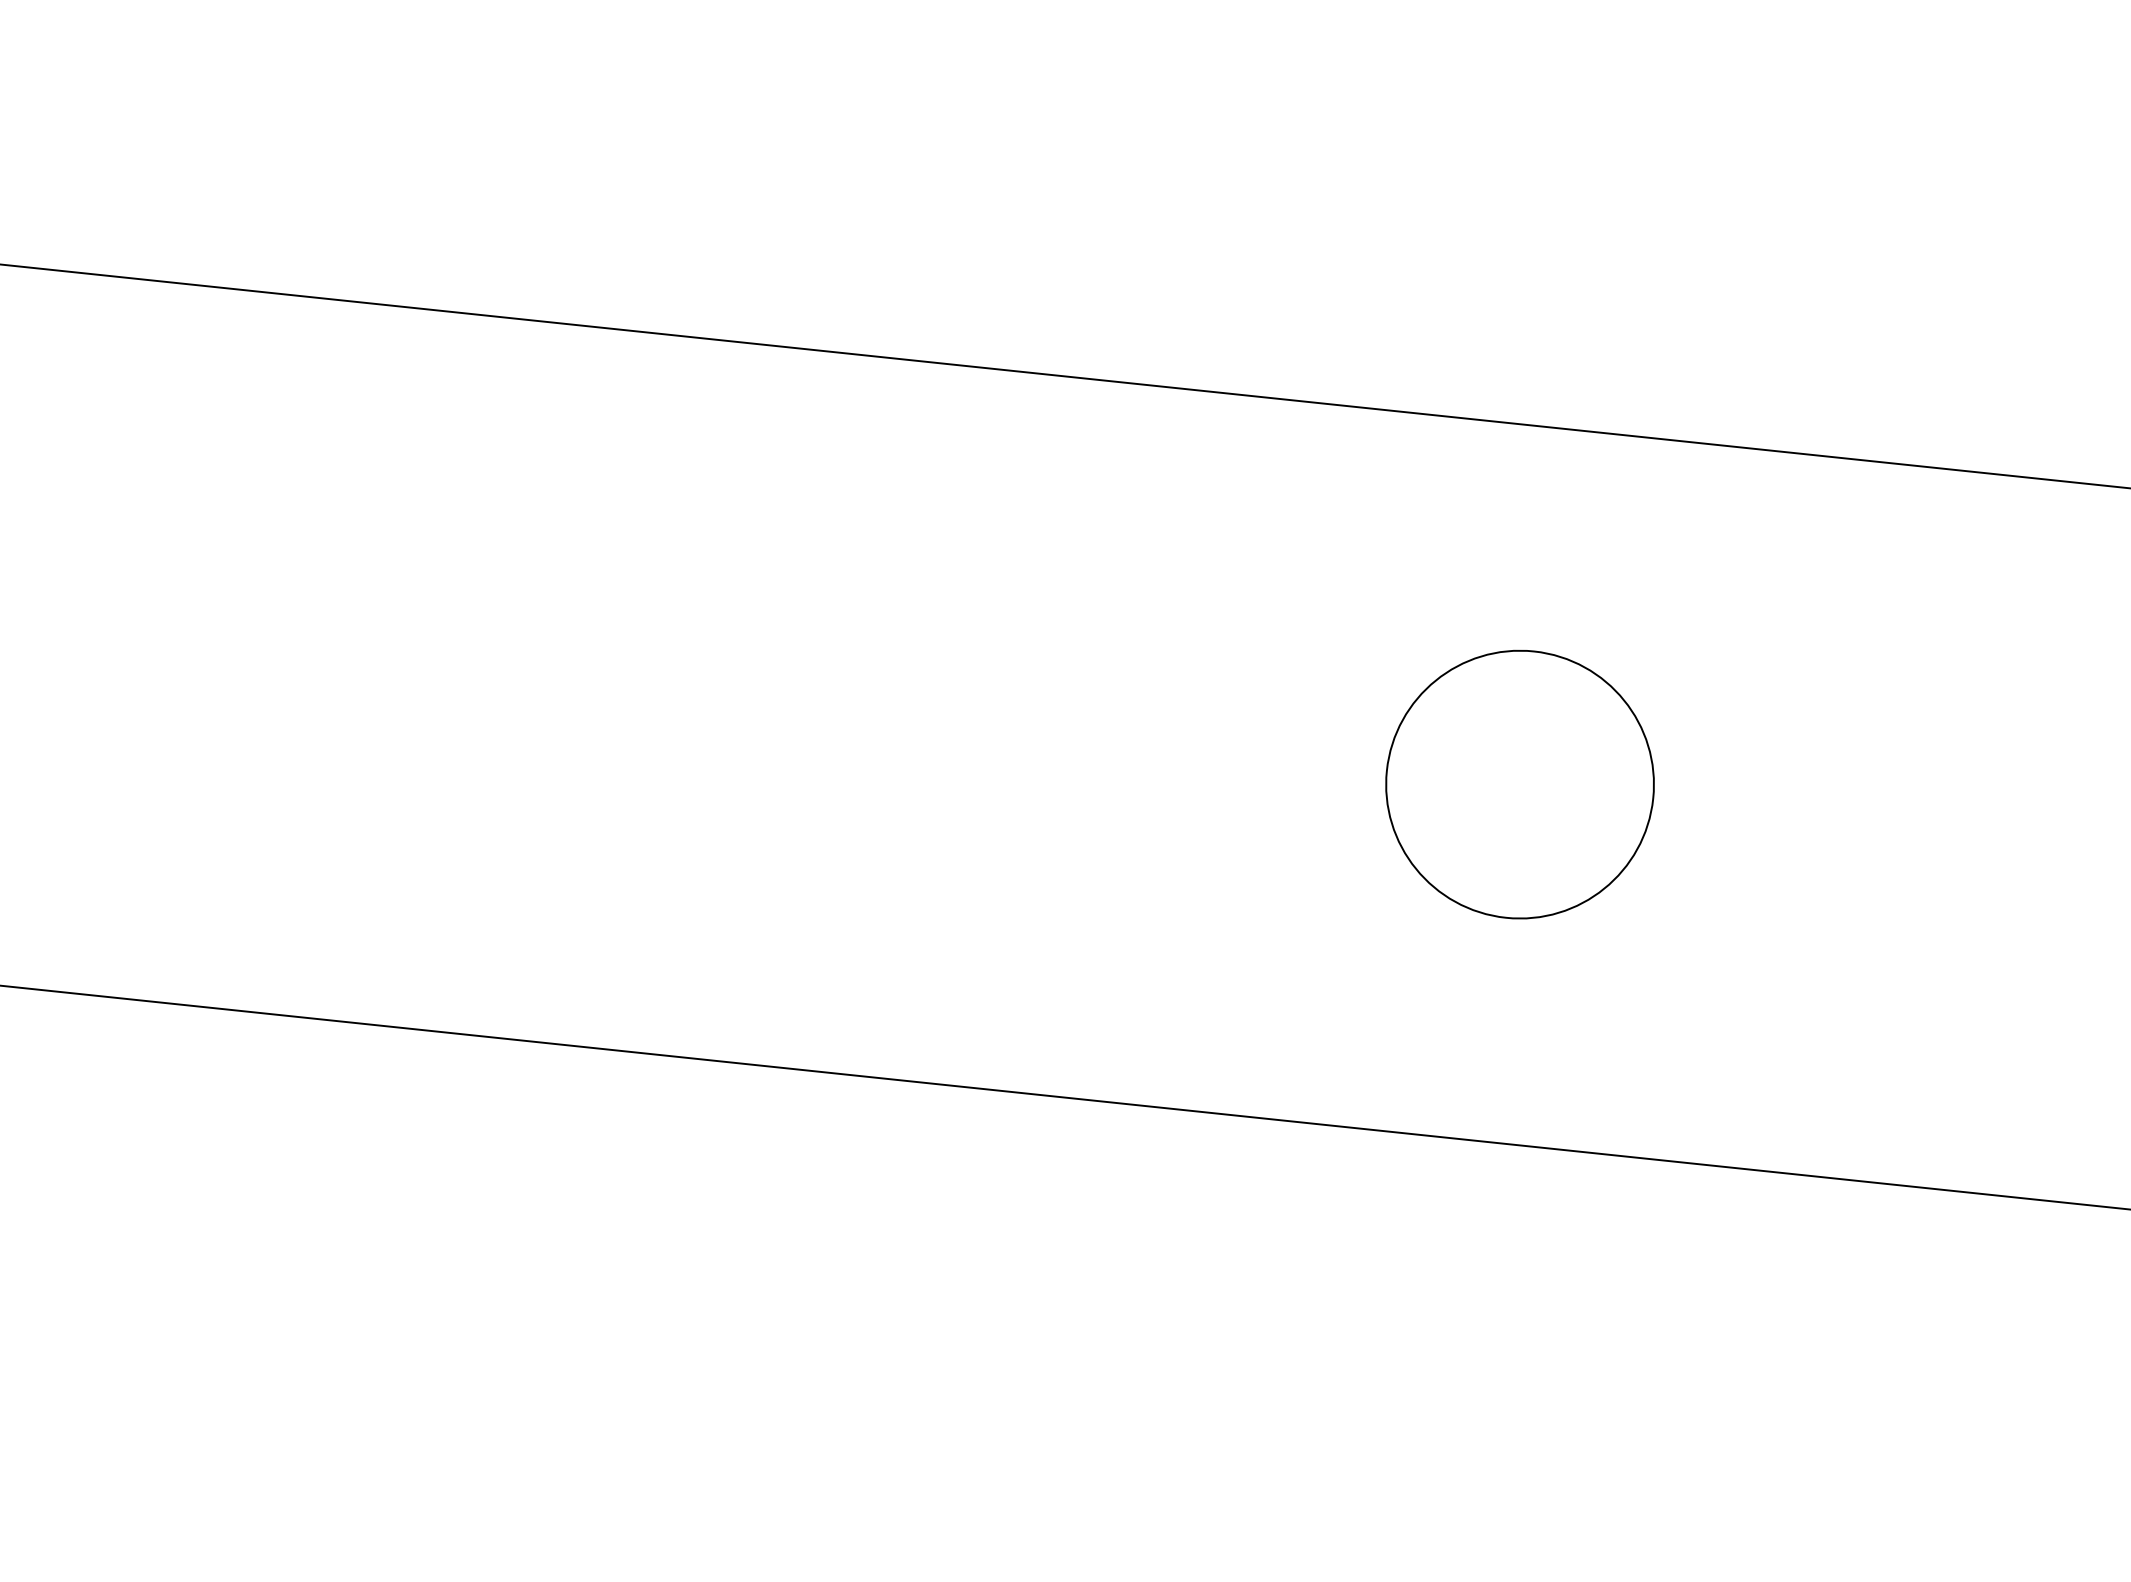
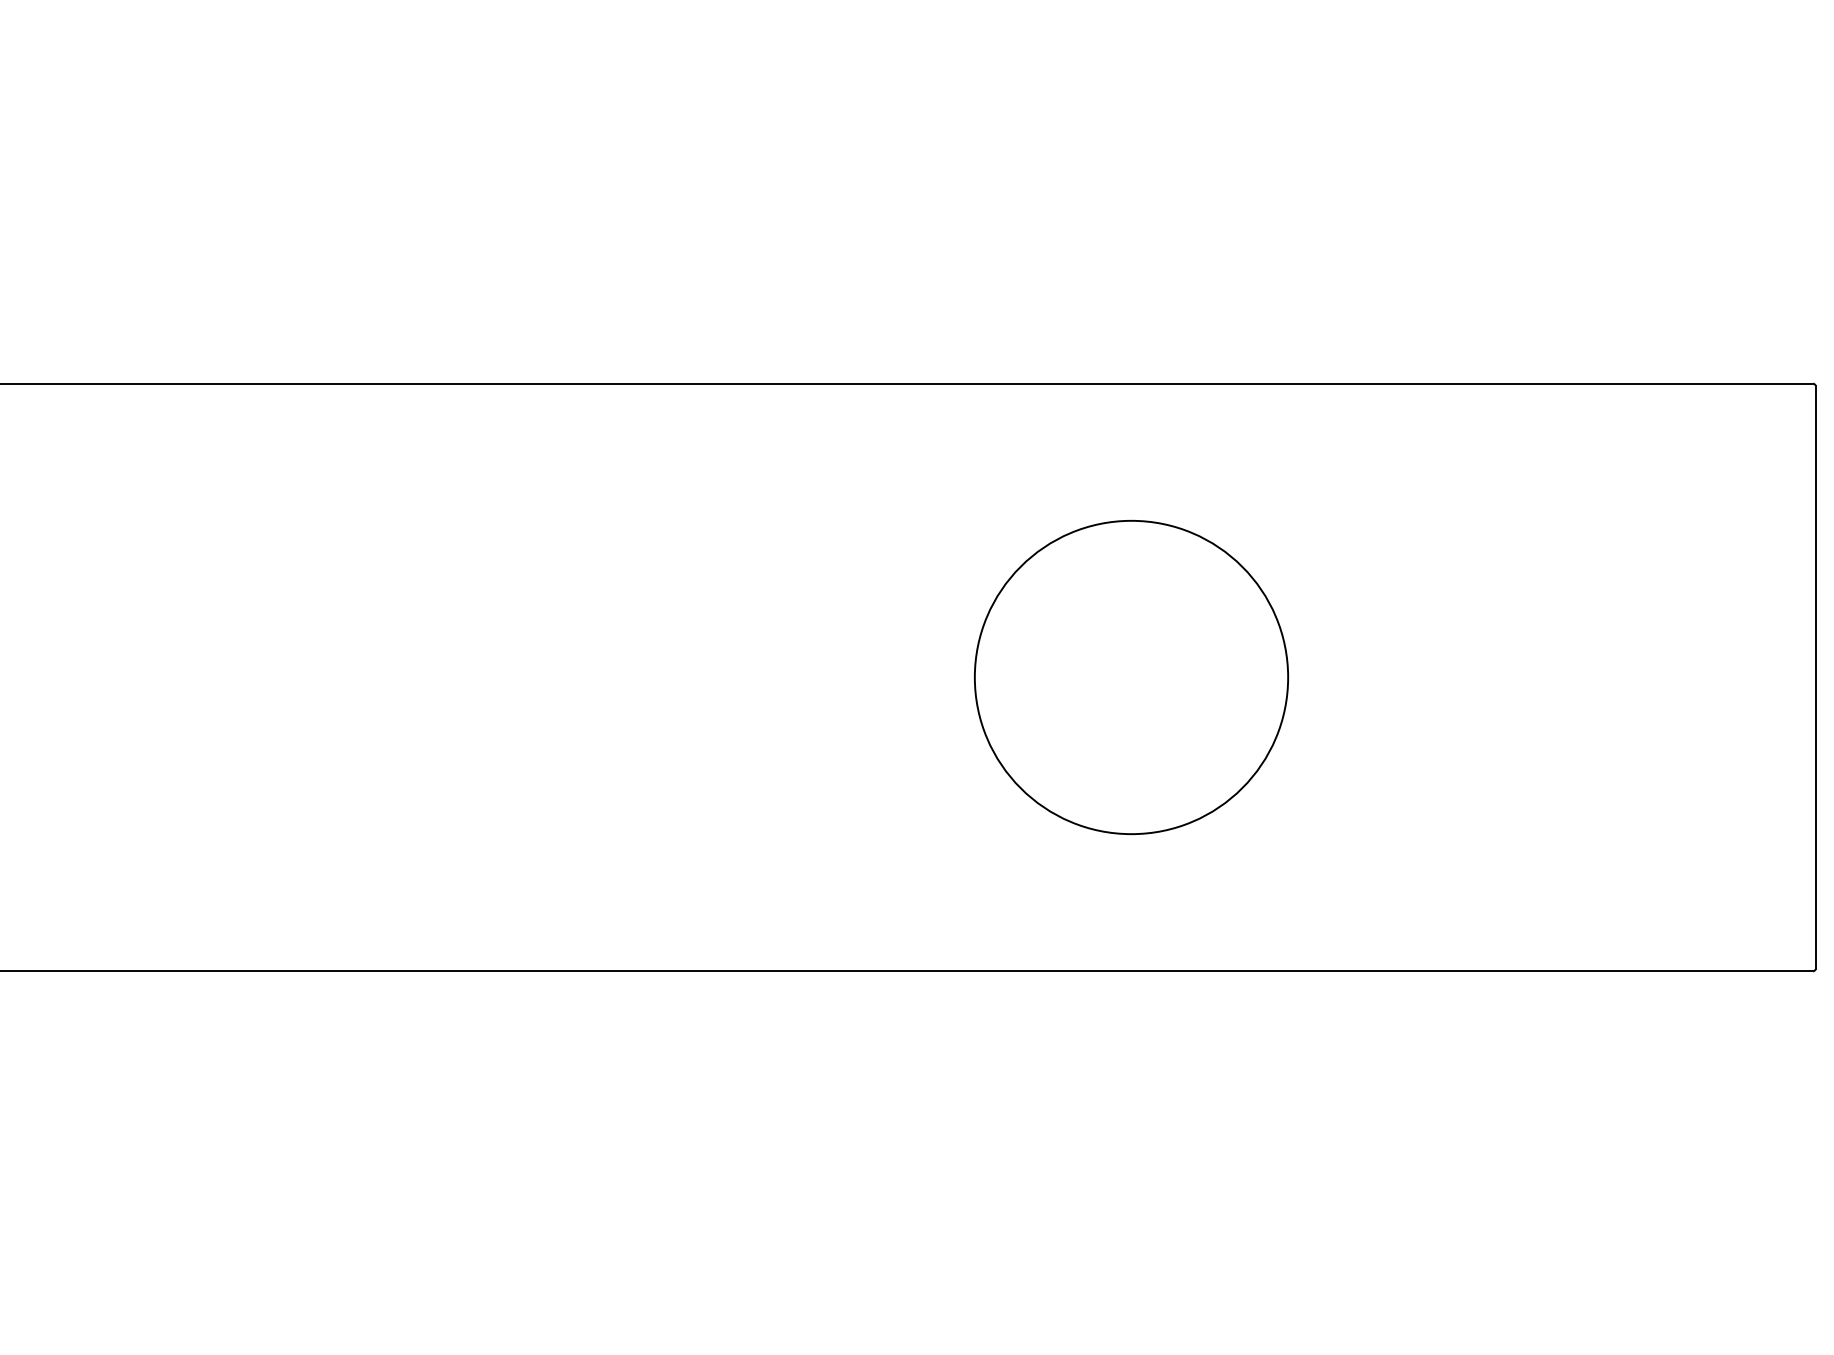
circle: (1519, 783) -> (1131, 676), size x1.43

